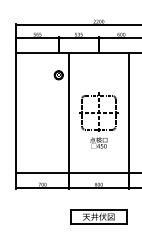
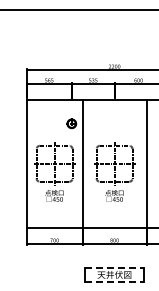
part: (42, 120) -> (54, 171), added
line: (98, 210) -> (114, 267), solid -> dashed
line: (98, 224) -> (114, 282), solid -> dashed

